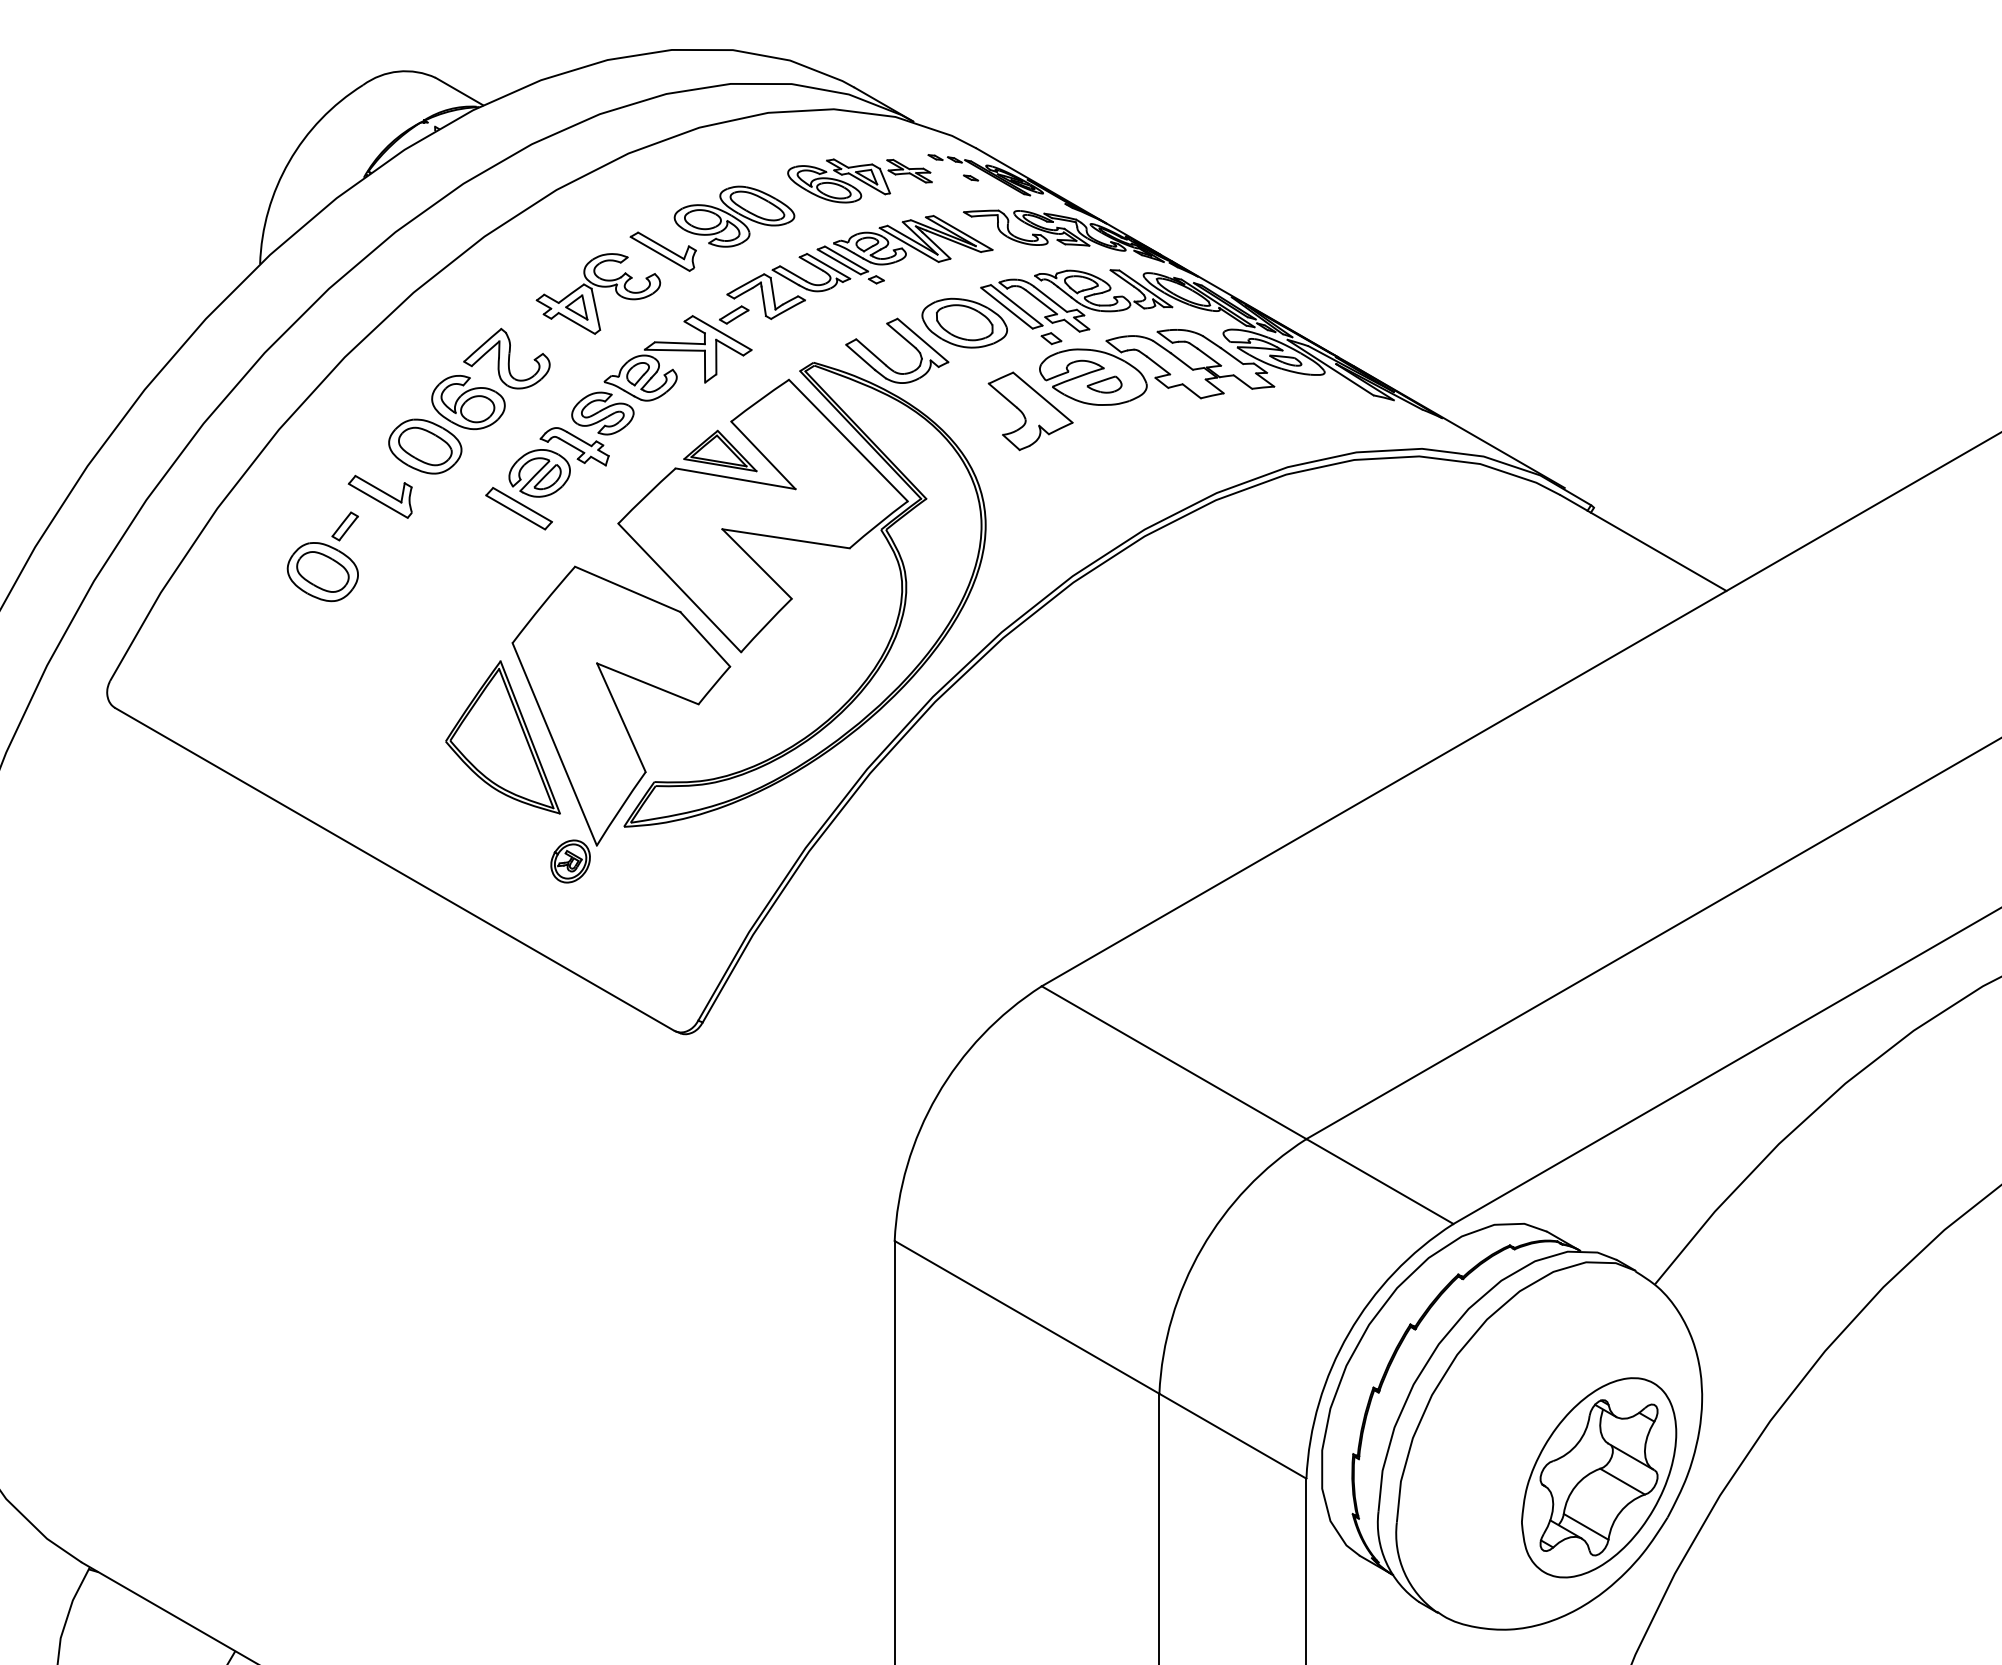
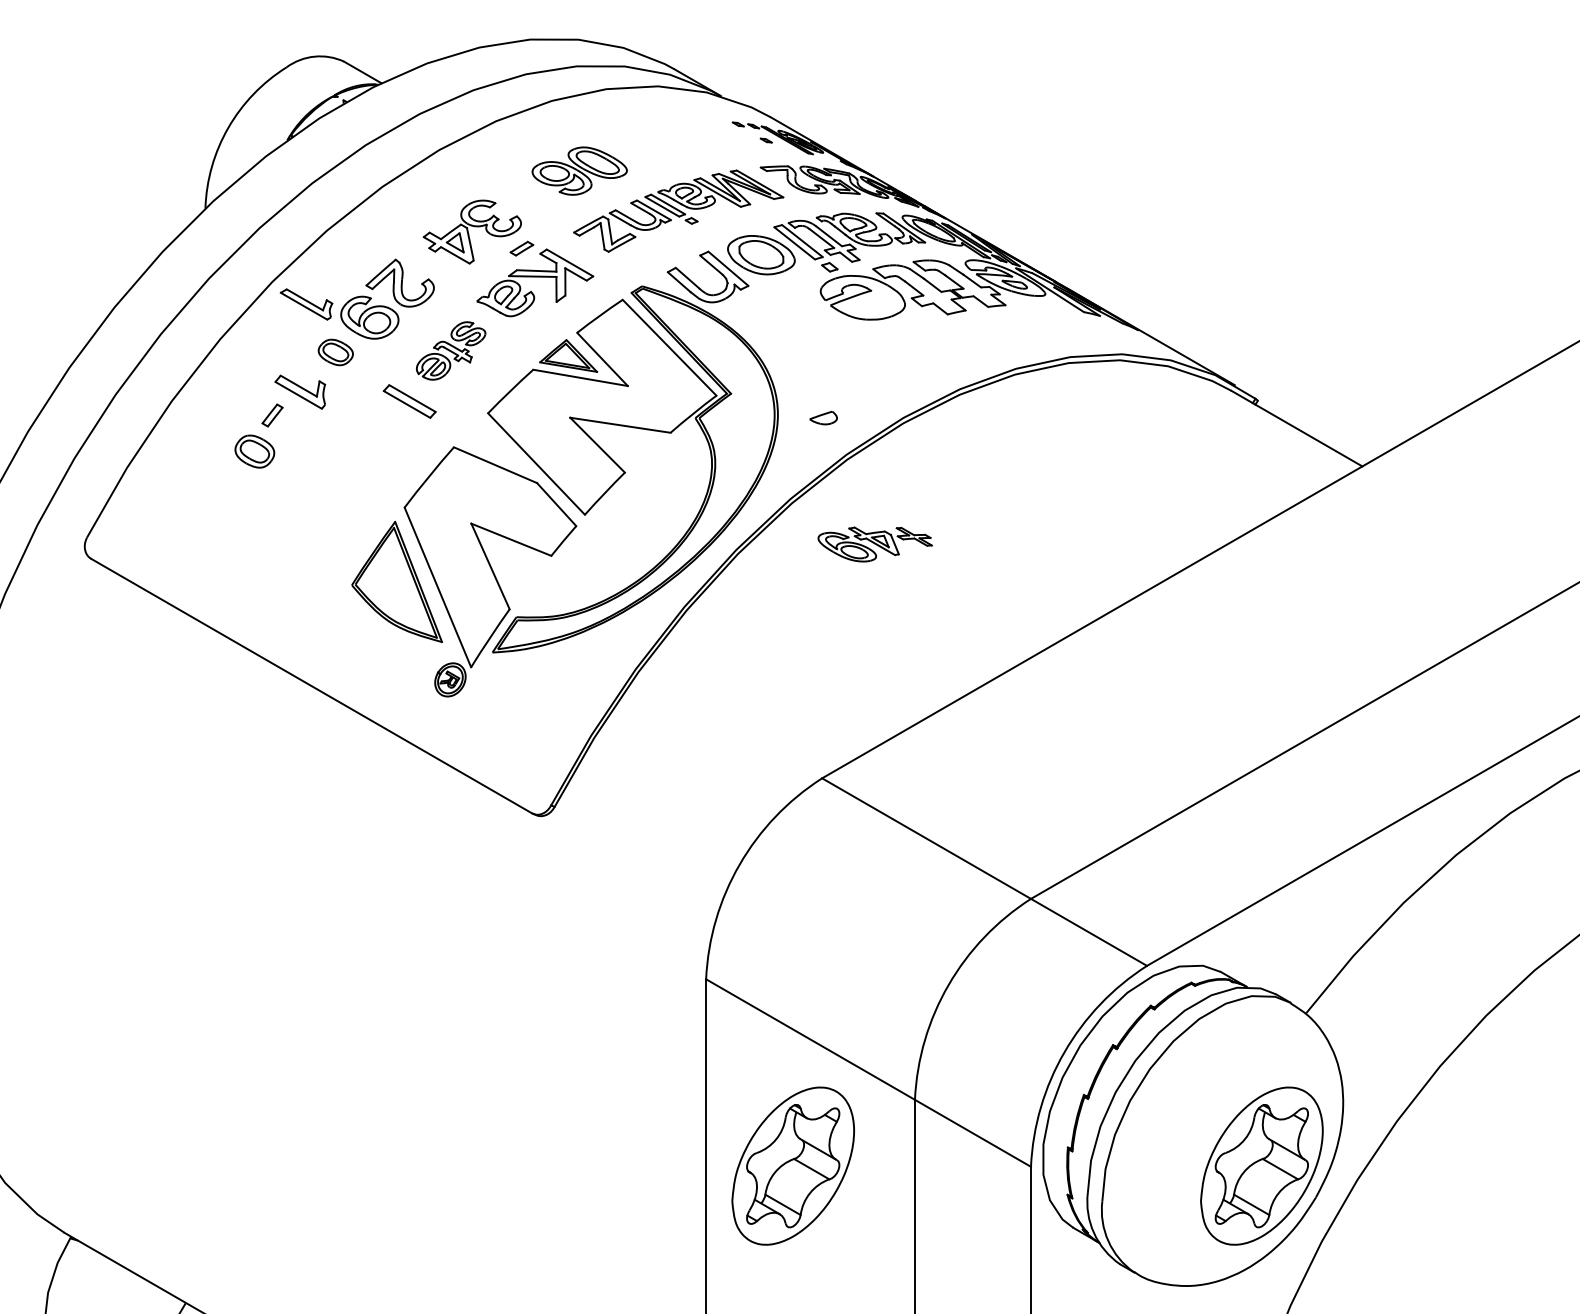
part: (859, 180) -> (874, 544), moved
part: (662, 251) -> (305, 304), moved
part: (734, 314) -> (522, 248), moved
part: (1104, 384) -> (823, 417), moved
part: (1030, 411) -> (813, 324), removed
part: (571, 444) -> (451, 350), size x0.7
part: (425, 446) -> (335, 352), size x0.6
part: (322, 572) -> (254, 451), size x0.7
part: (1005, 1477) -> (793, 1165), added

